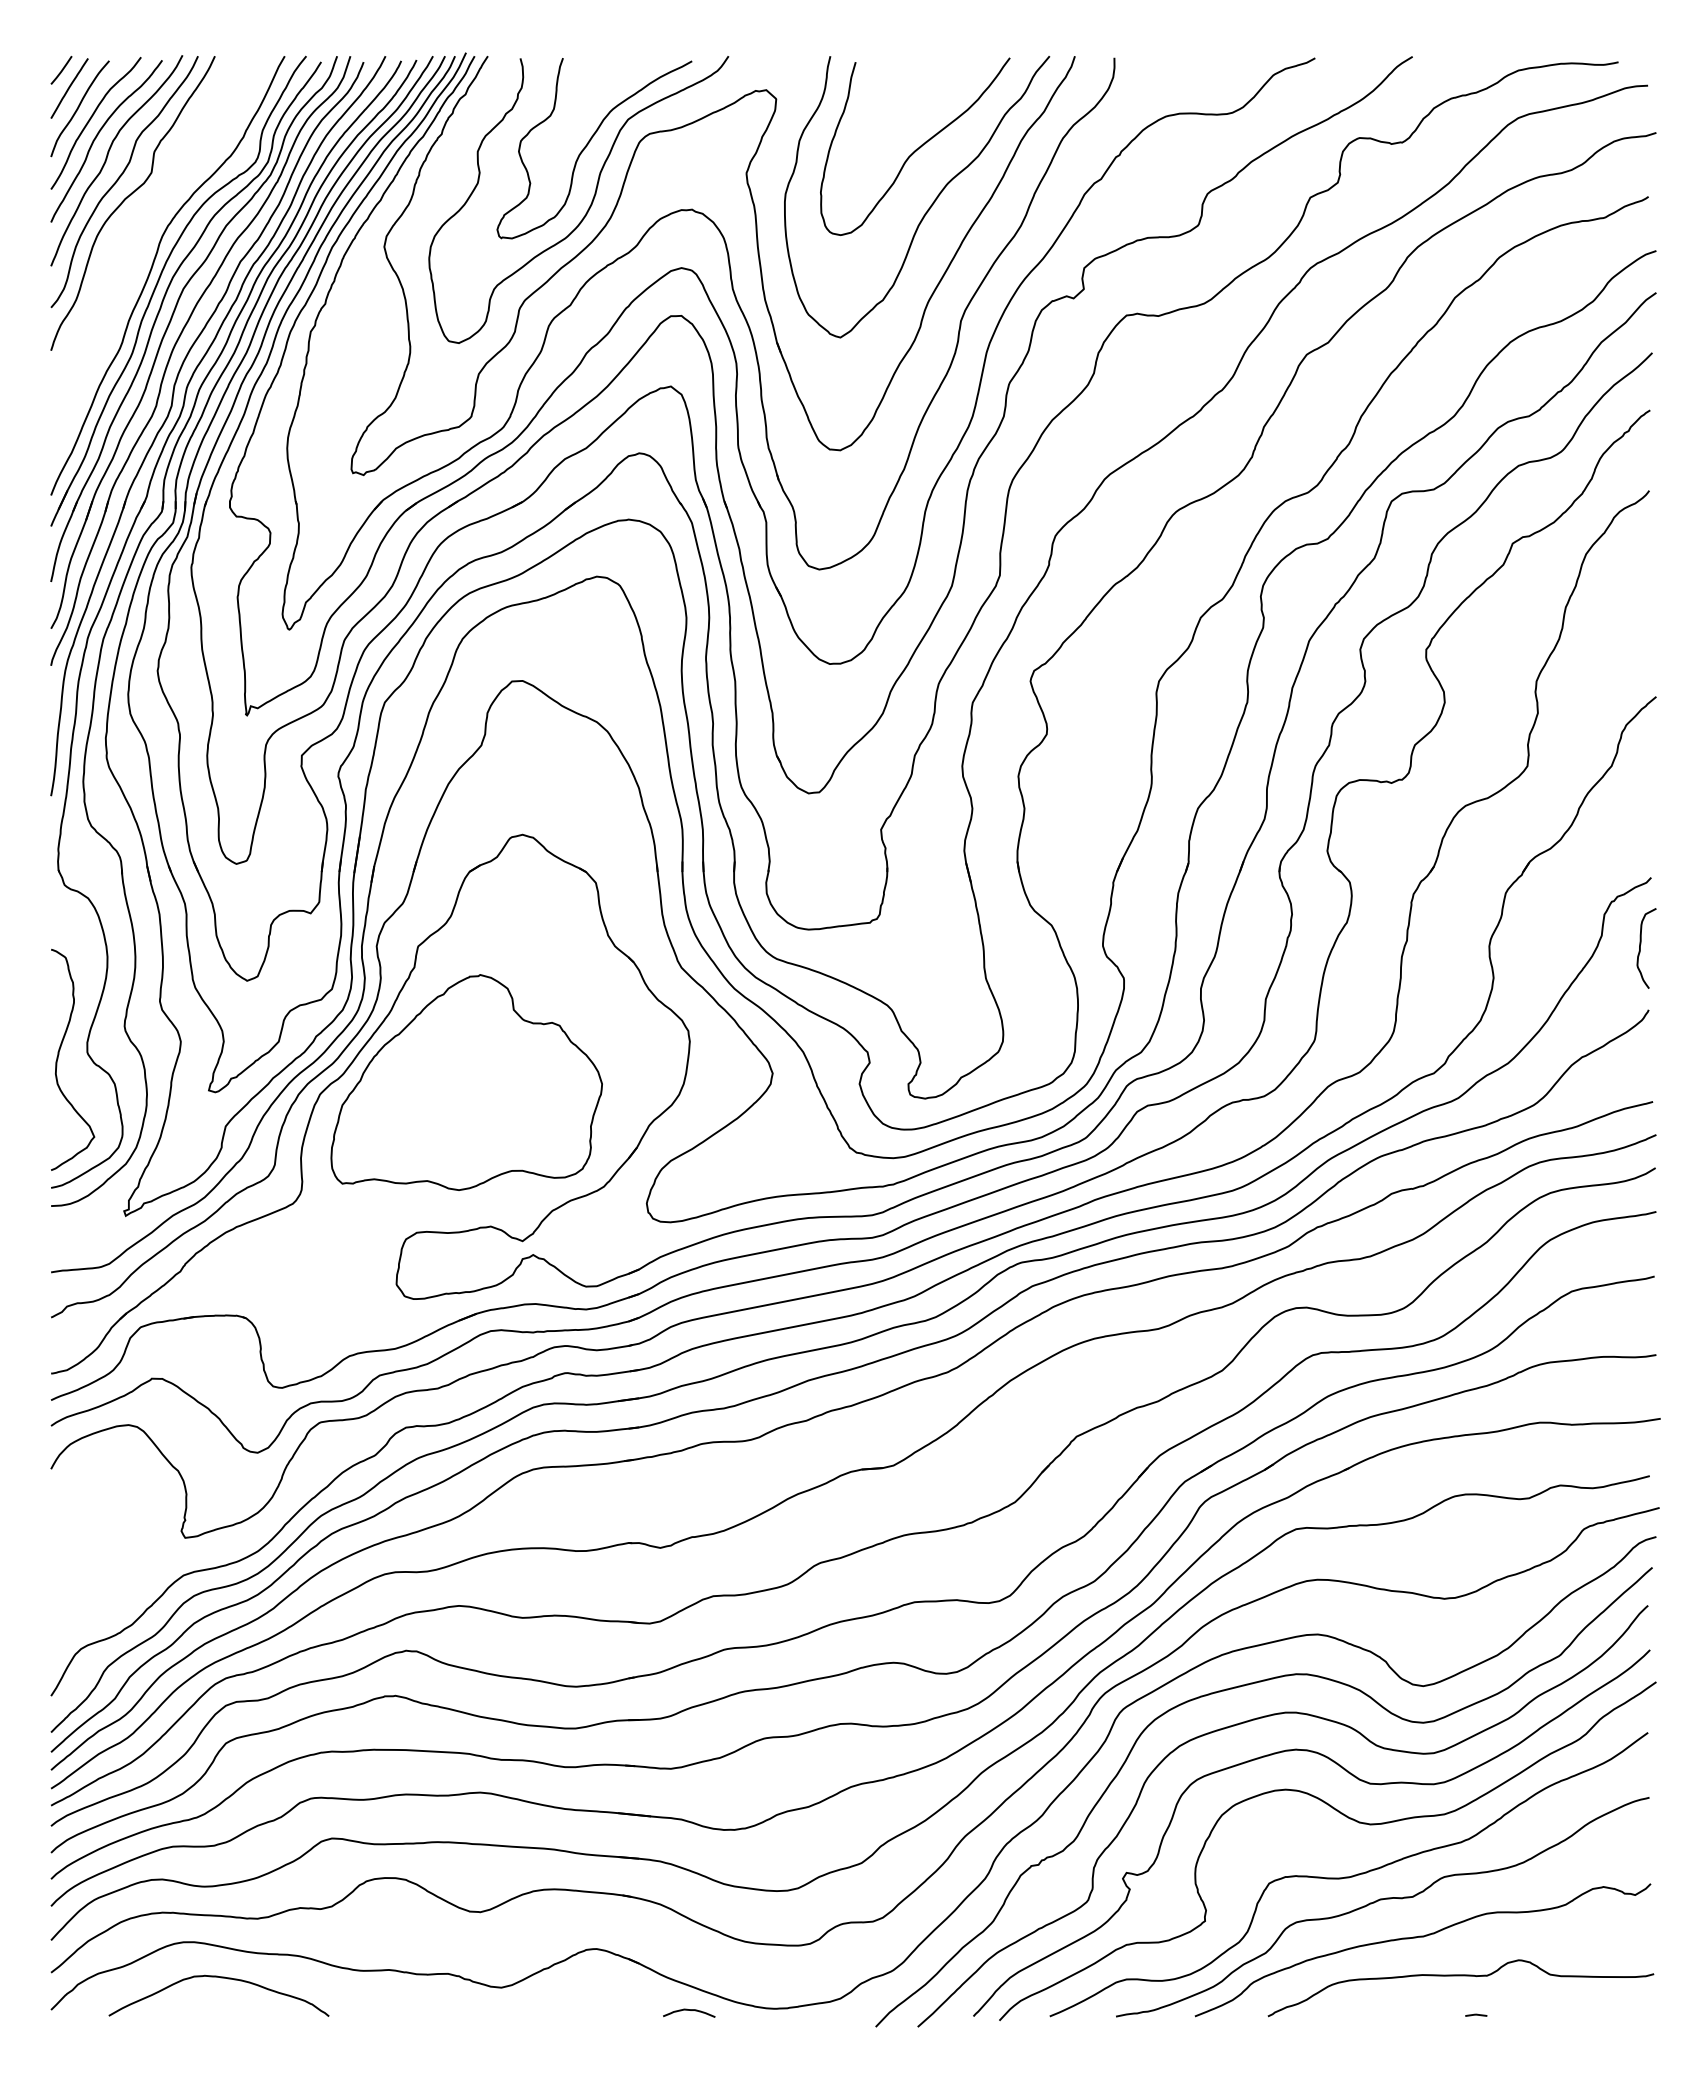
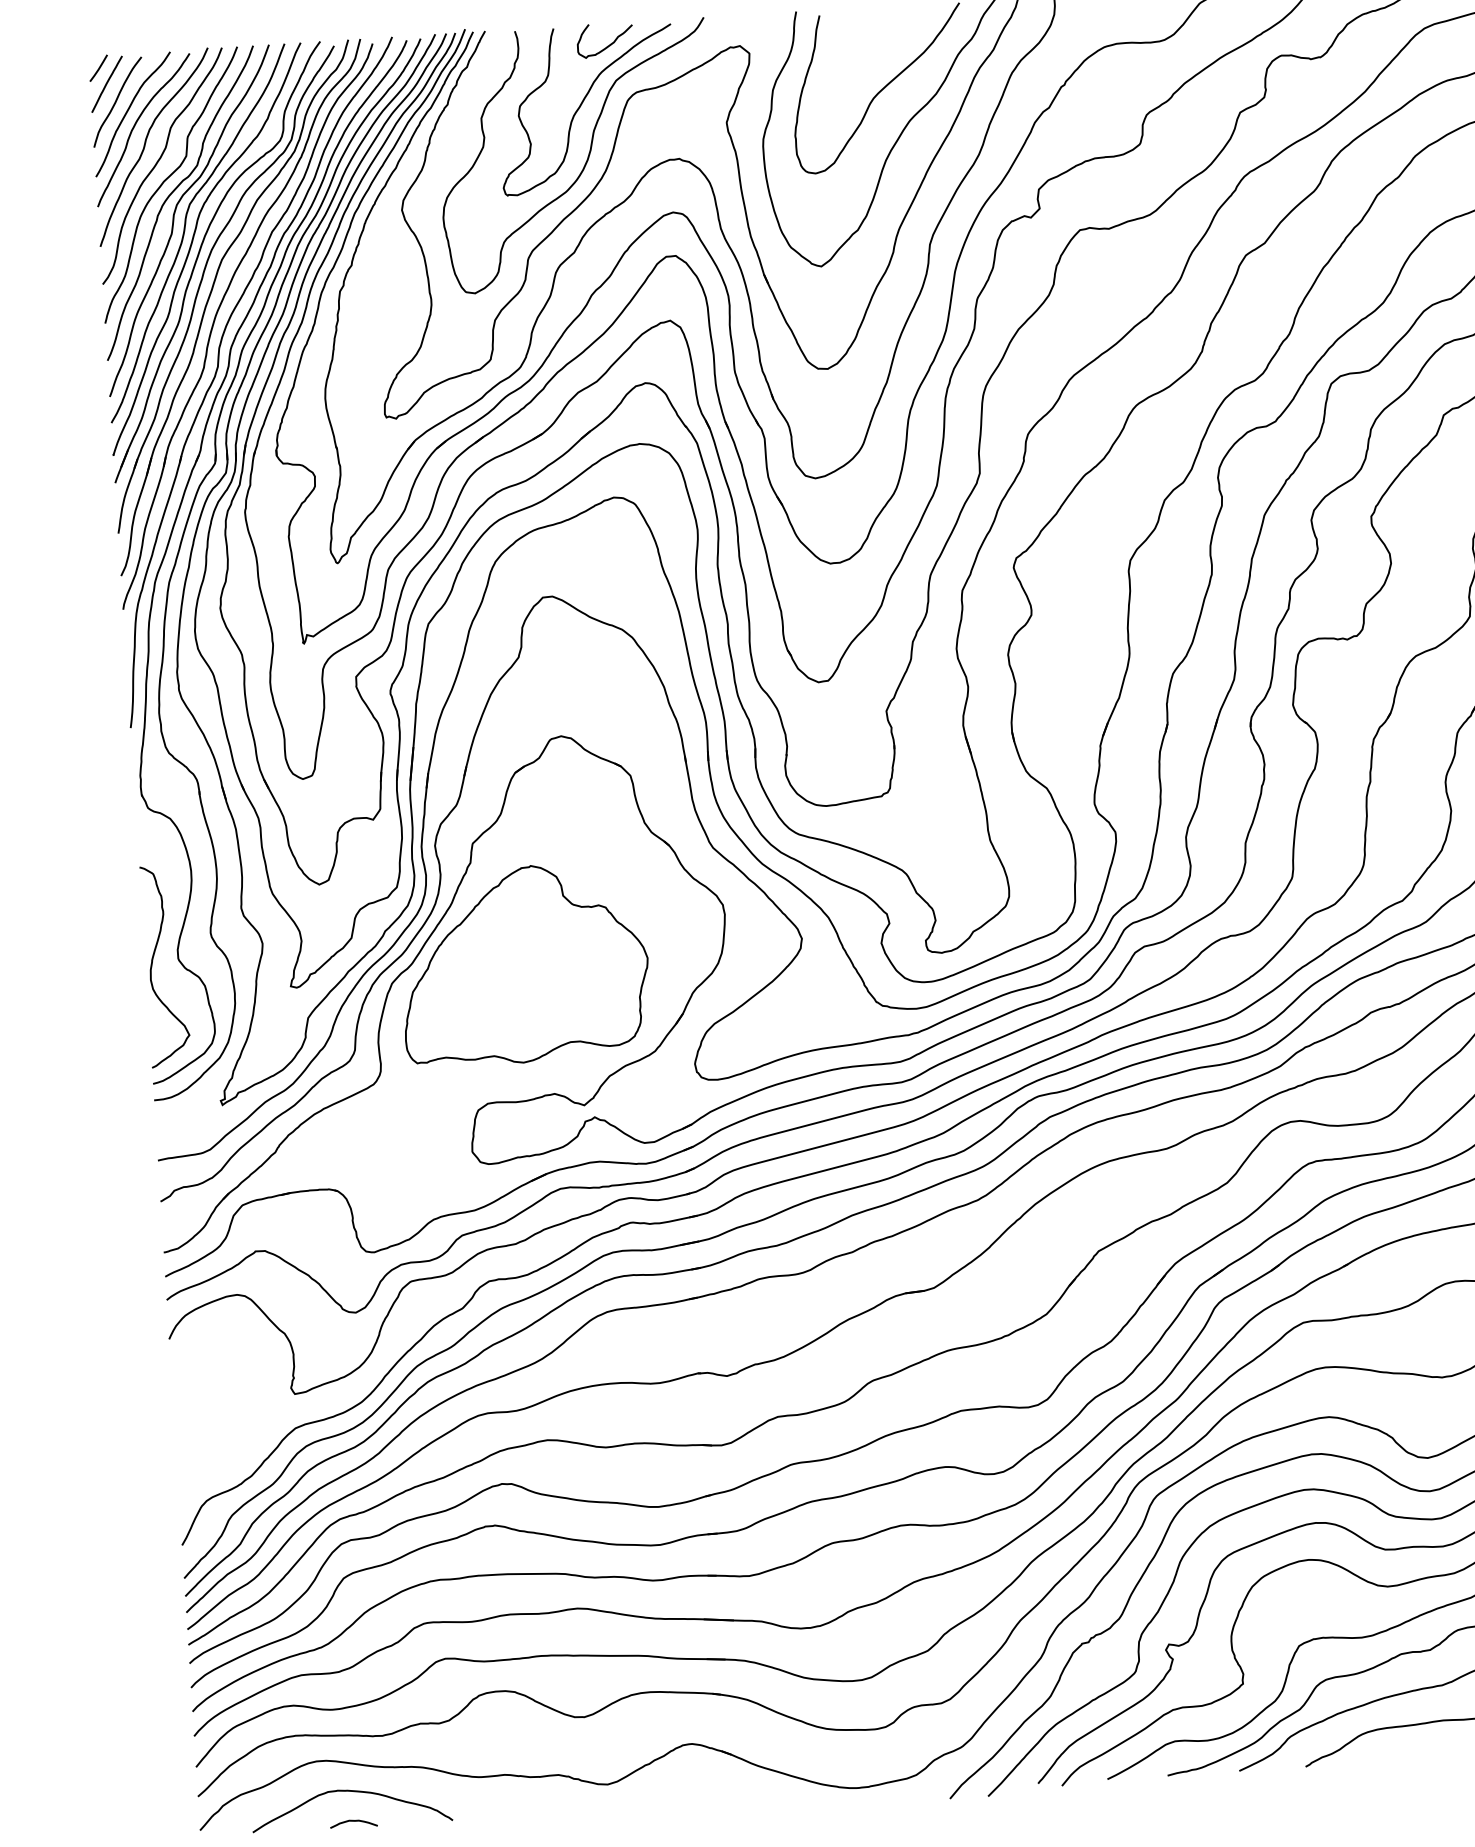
curve: (621, 80) -> (607, 45), added
part: (145, 254) -> (185, 230), added
curve: (689, 2010) -> (353, 1821), moved

